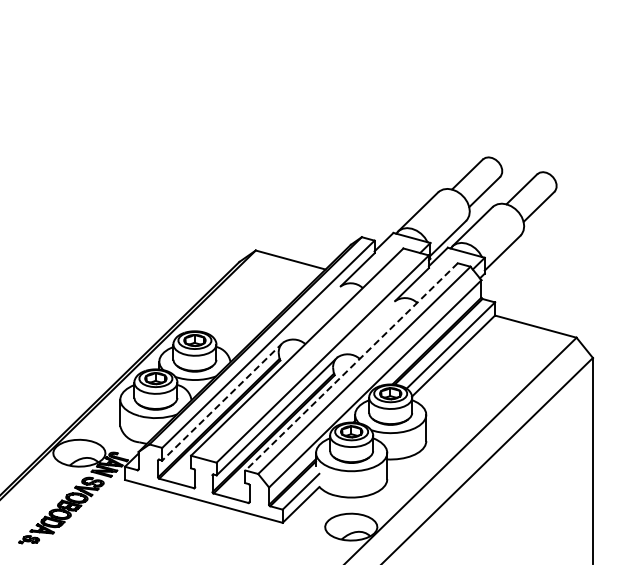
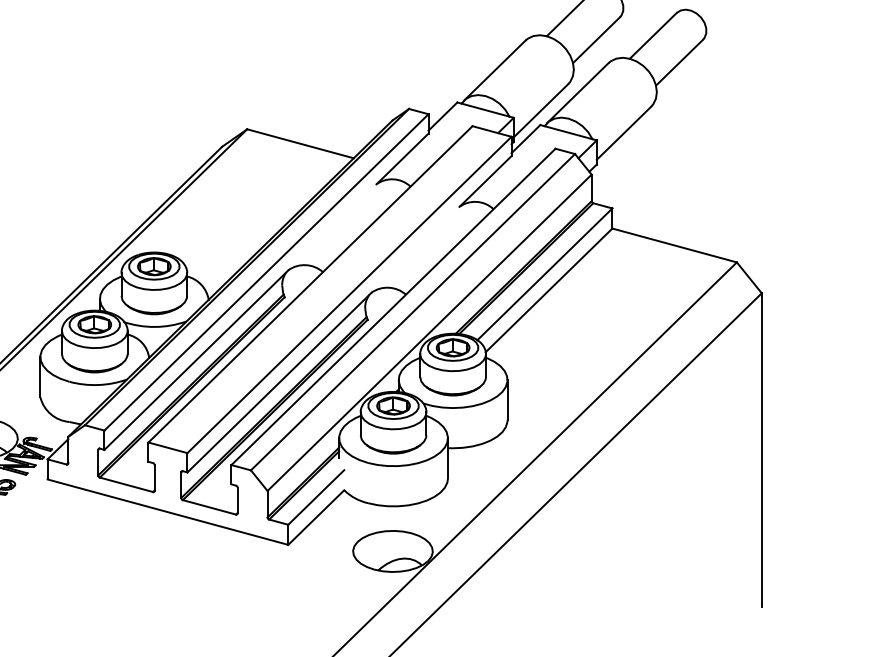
line: (351, 367) -> (393, 307), dashed -> solid
line: (222, 402) -> (196, 361), dashed -> solid

